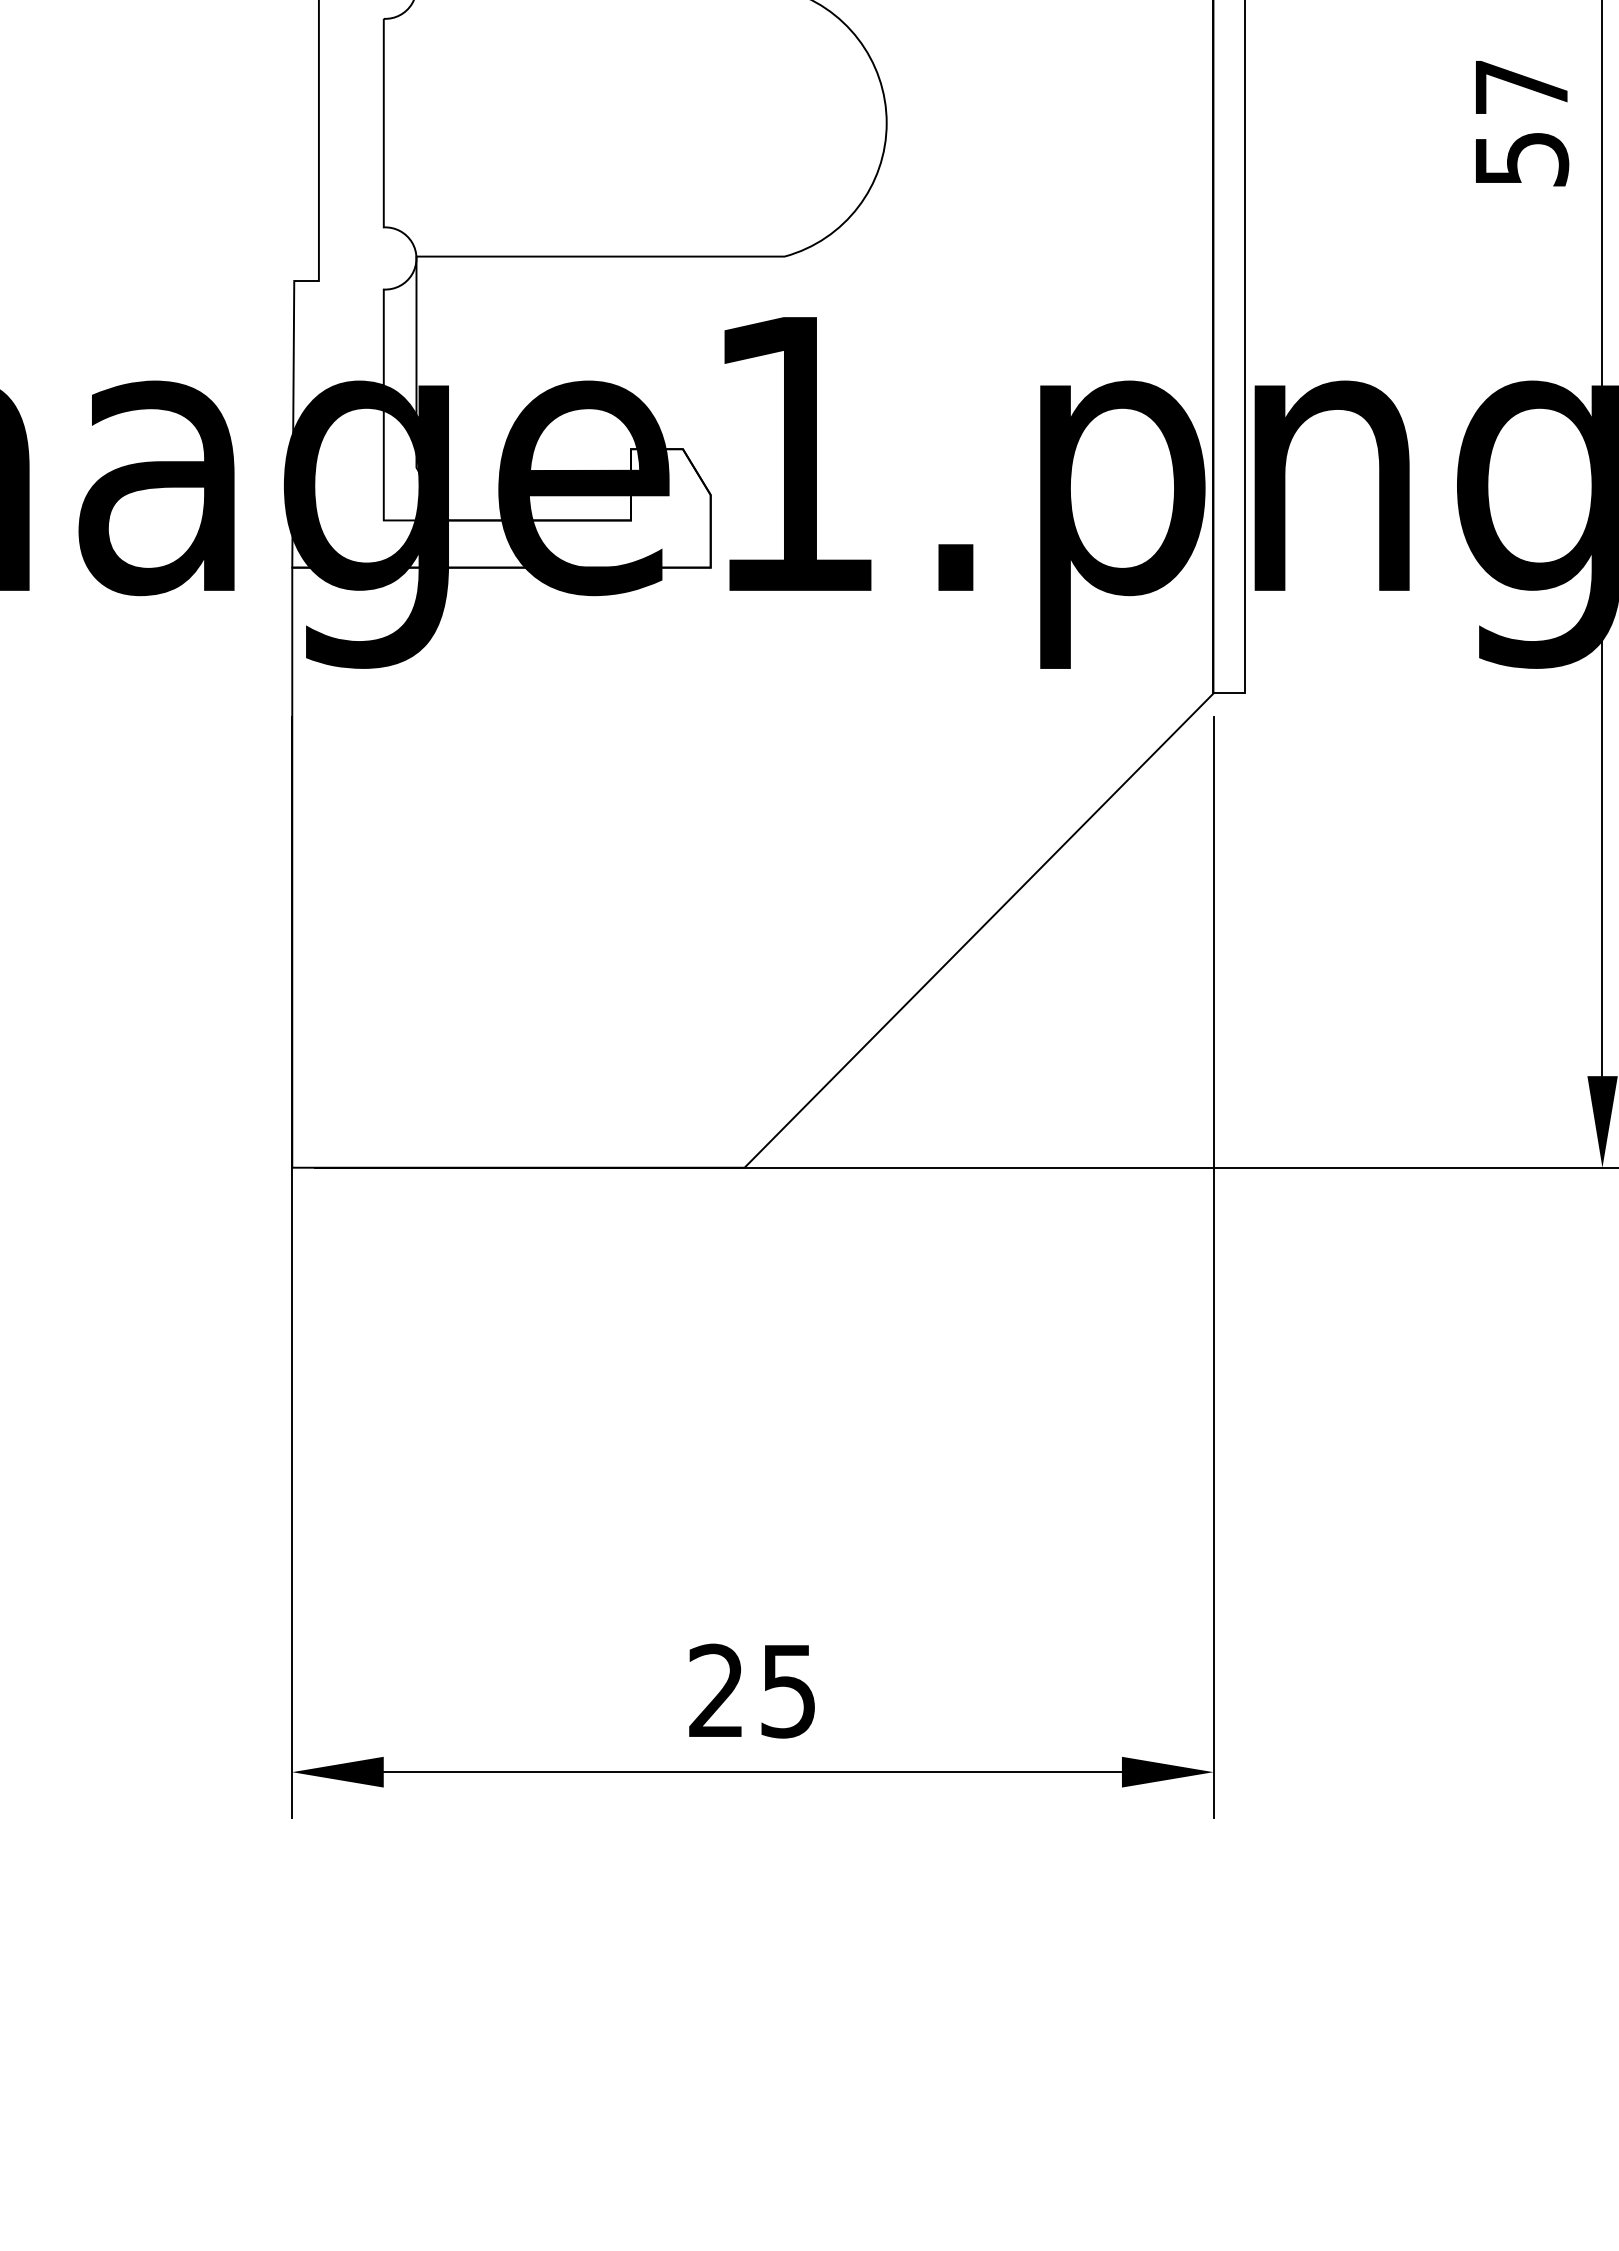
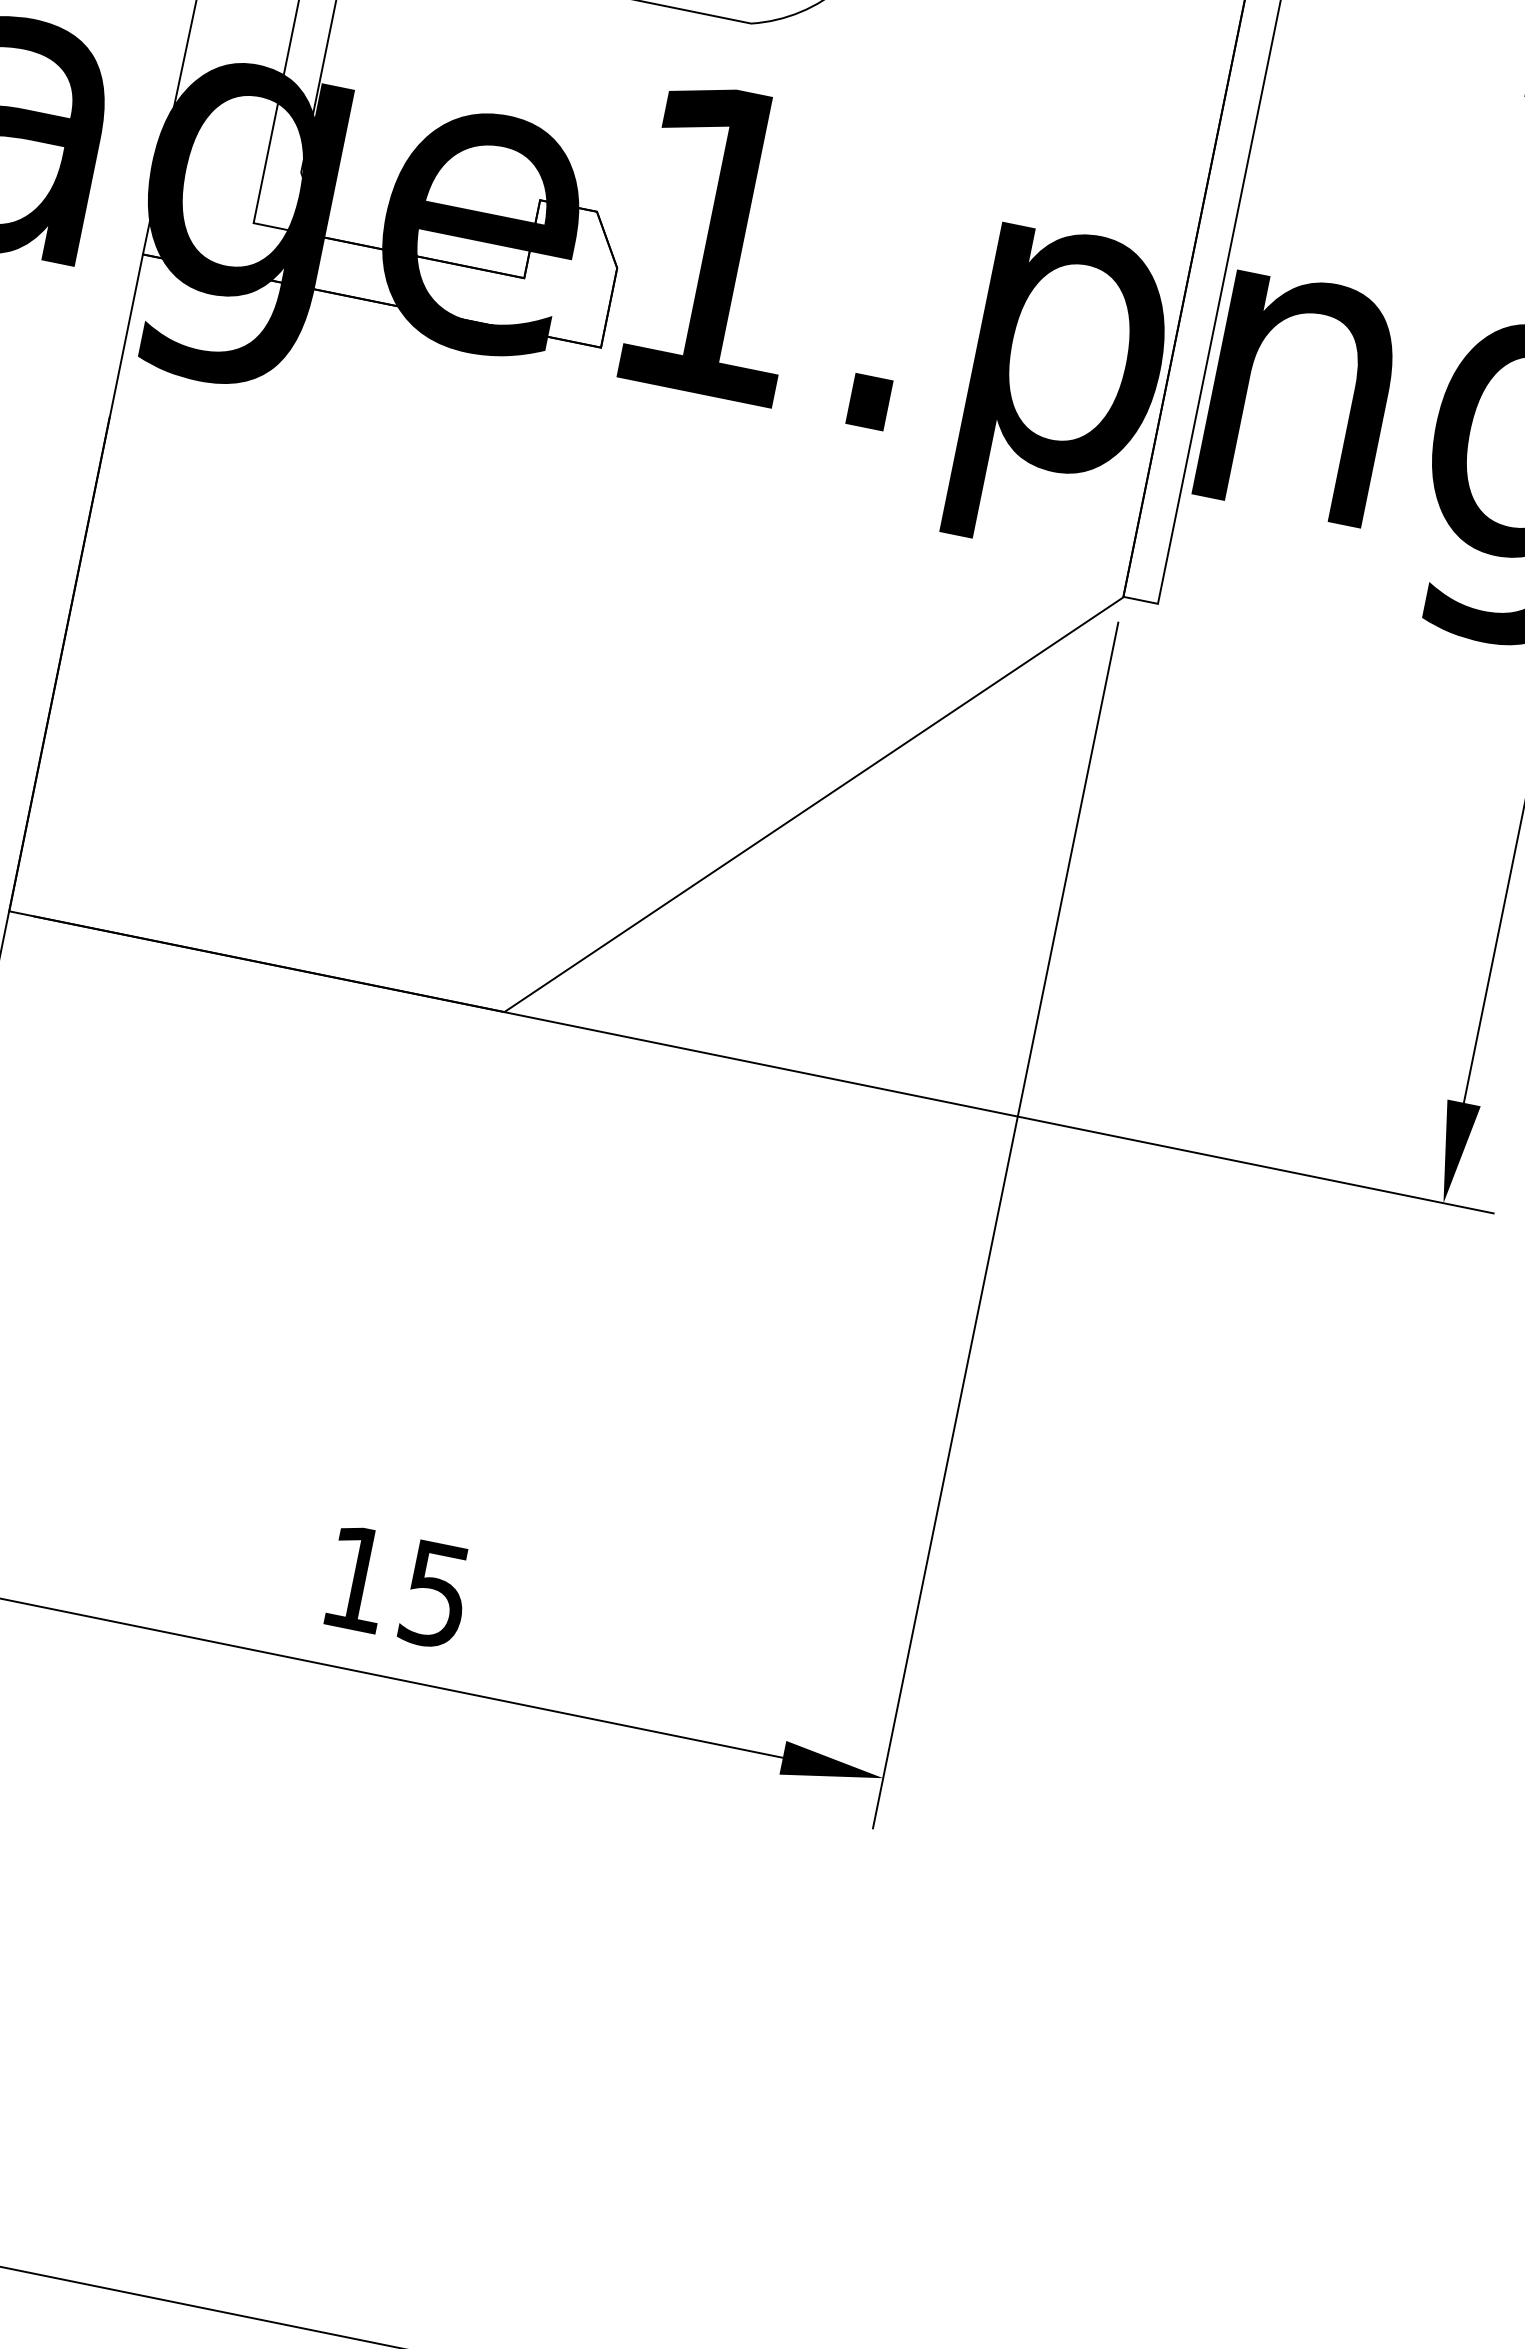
text: (715, 1689) -> (356, 1576), 25 -> 15

